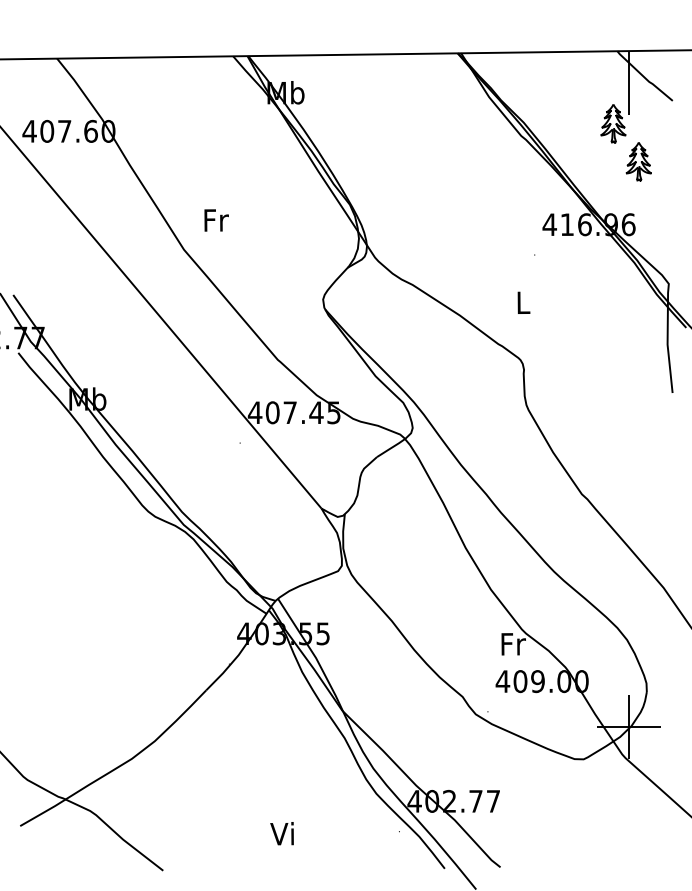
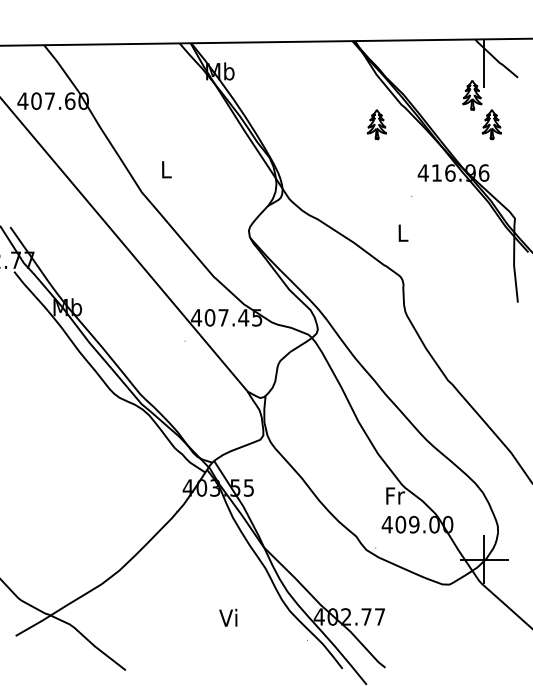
part: (488, 161) -> (376, 124), added
text: (216, 220) -> (166, 169), Fr -> L
text: (282, 833) -> (228, 617), moved

